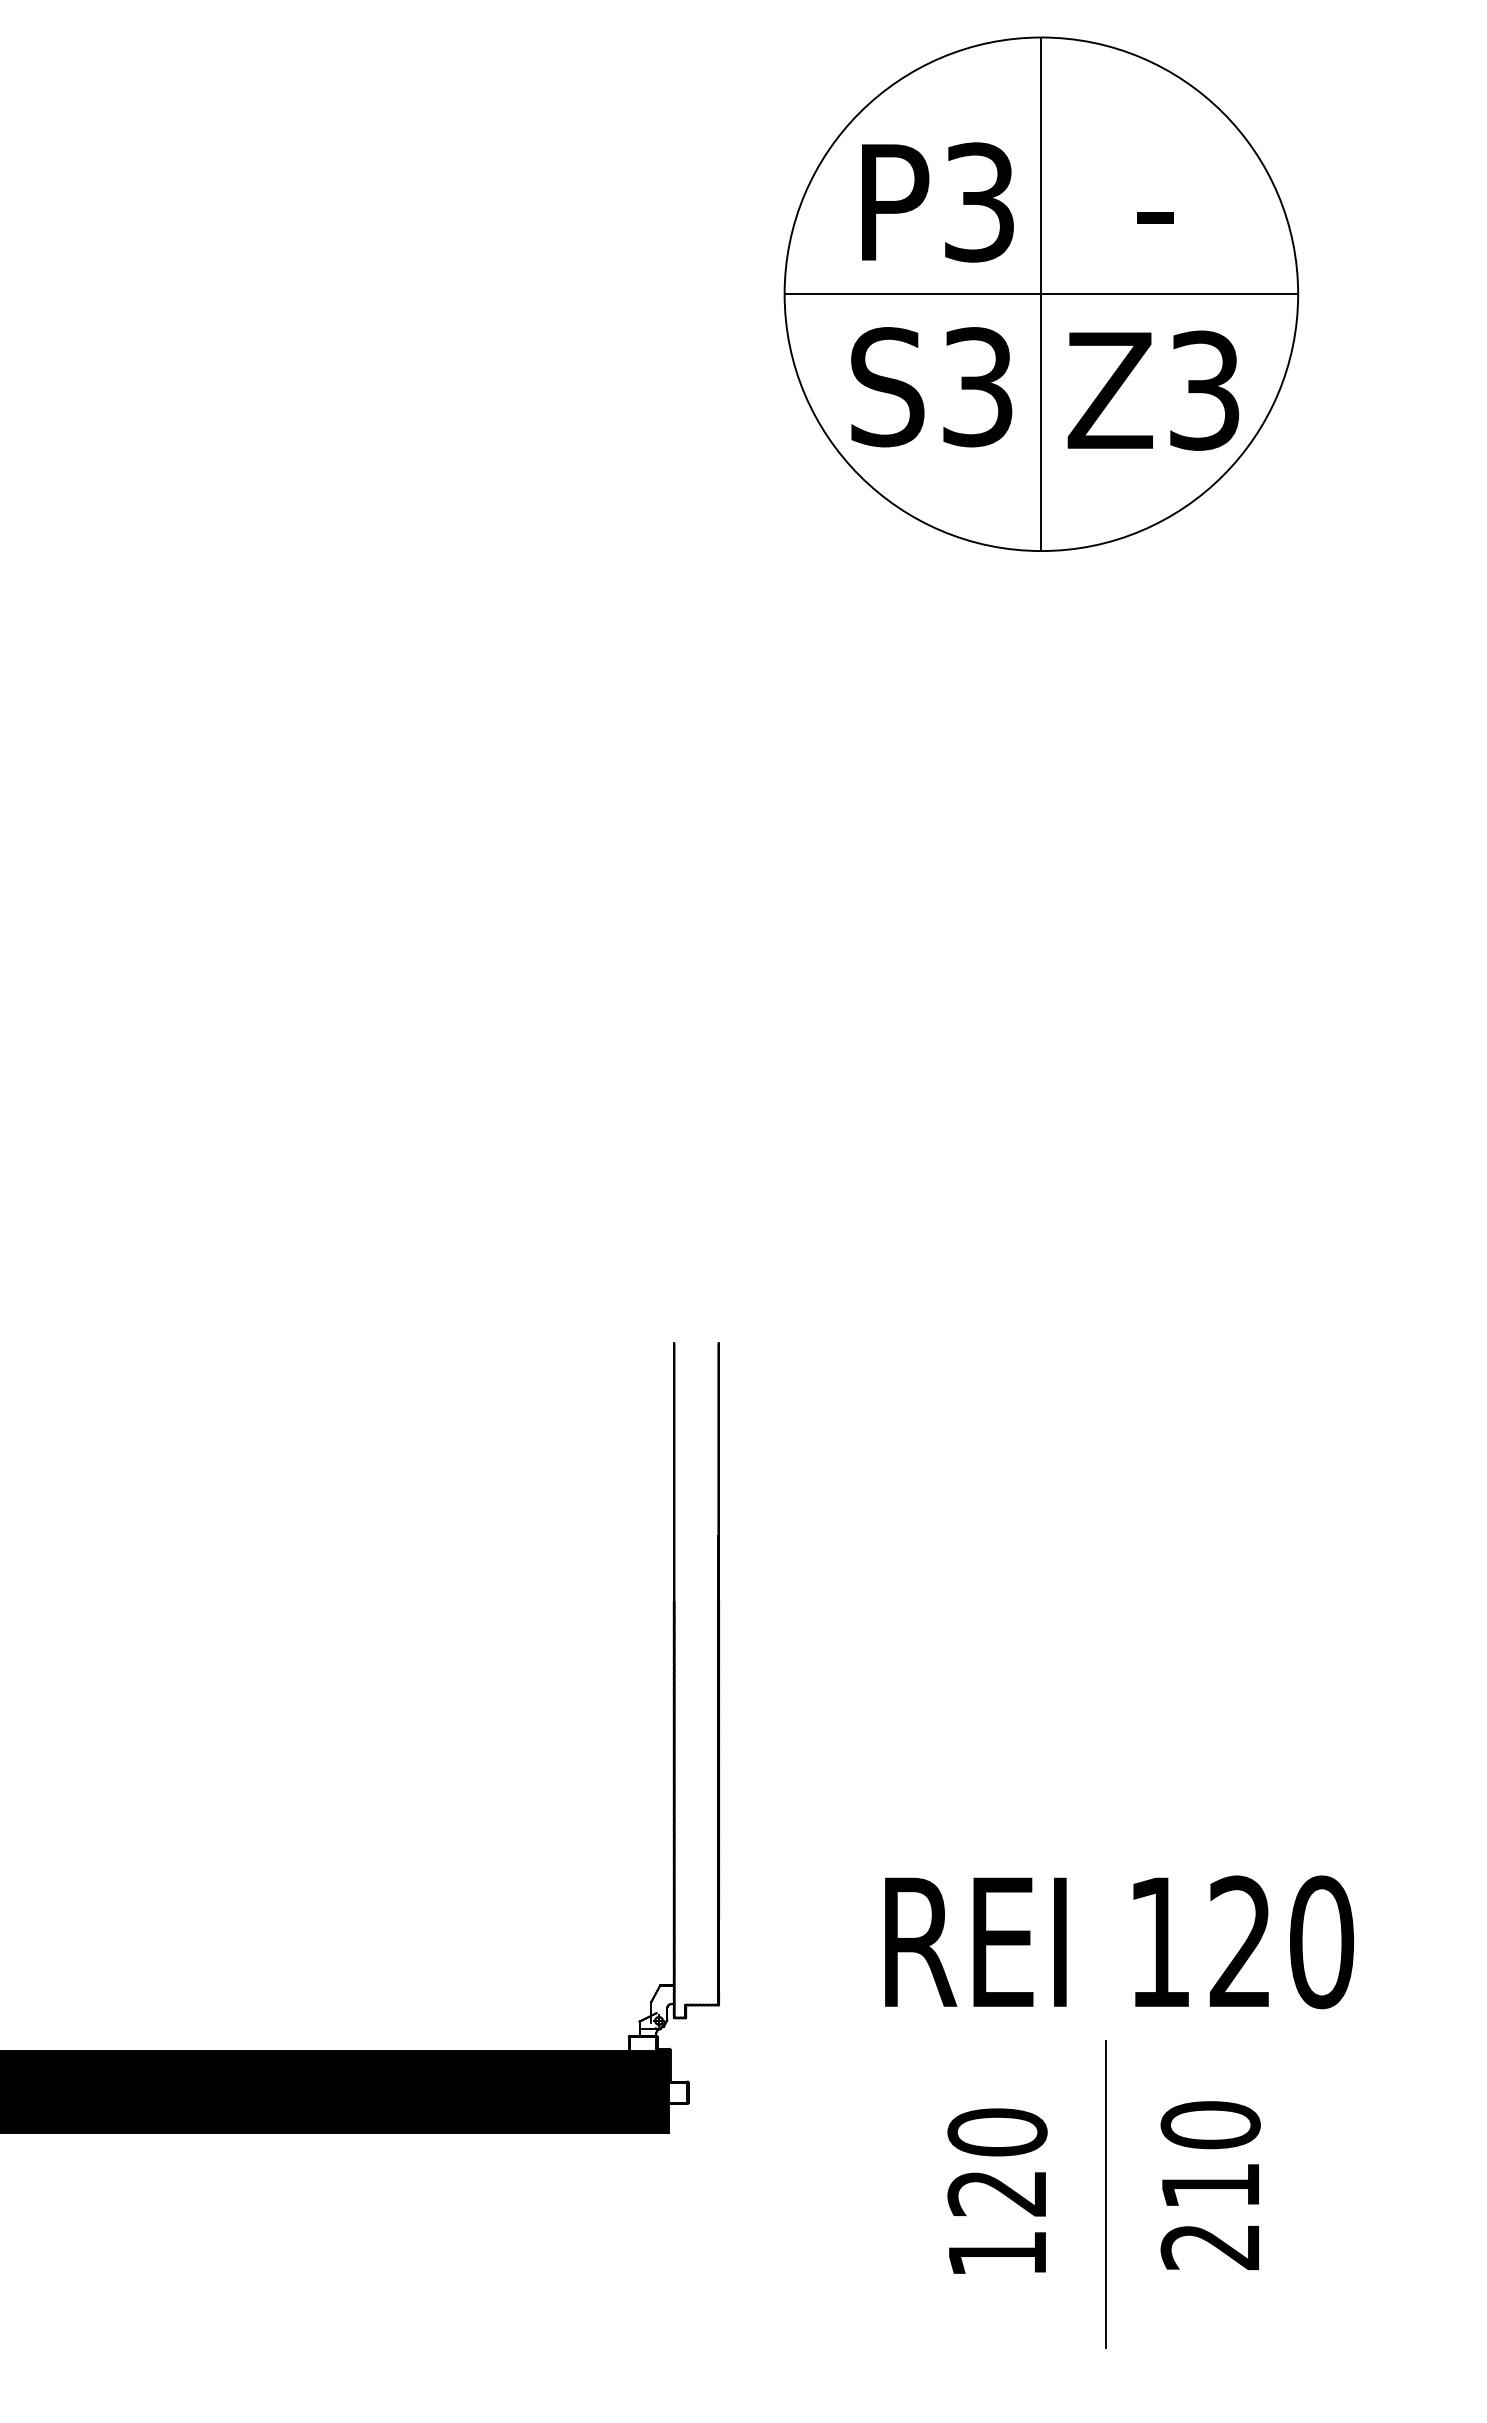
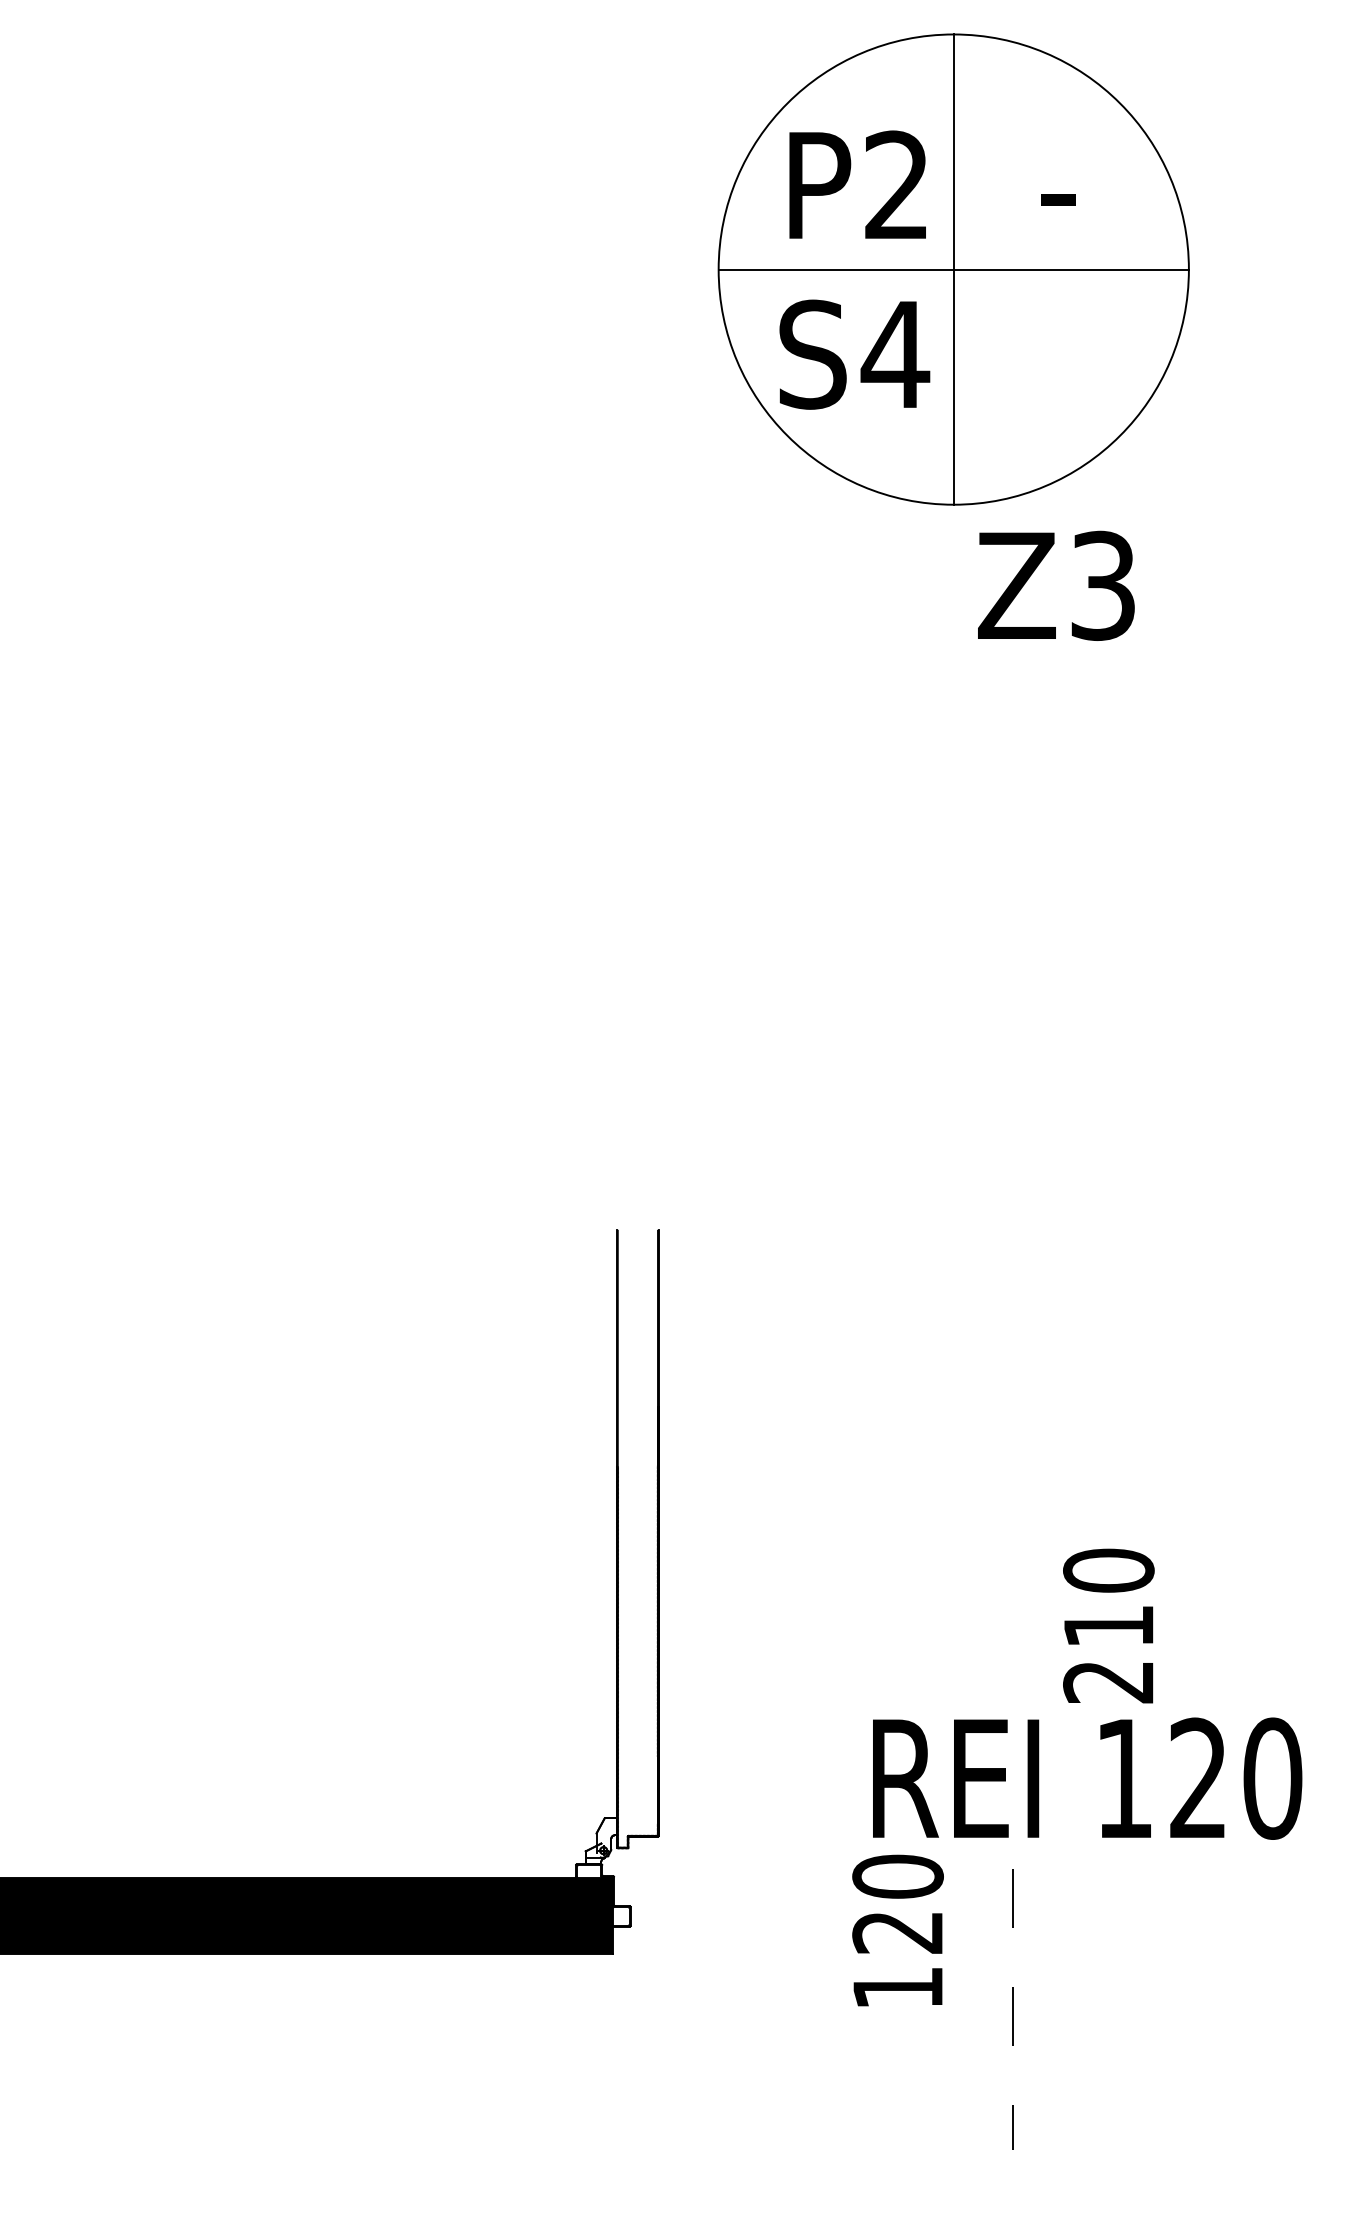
text: (978, 202) -> (896, 185), P3 -> P2
text: (977, 387) -> (895, 354), S3 -> S4
text: (1153, 390) -> (1056, 585), moved
text: (1119, 1942) -> (1087, 1778), moved
text: (1210, 2185) -> (1108, 1625), moved
text: (997, 2190) -> (898, 1929), moved
line: (1105, 2194) -> (1012, 2009), solid -> dashed

